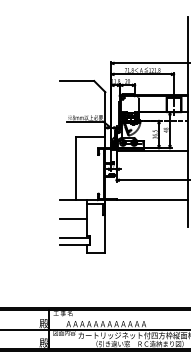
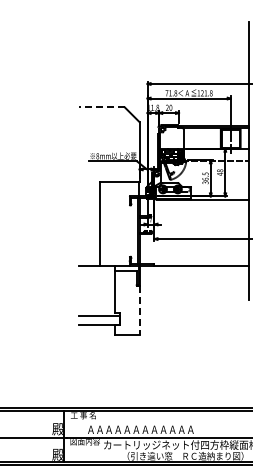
line: (77, 81) -> (102, 107), solid -> dashed
line: (72, 219) -> (96, 290), removed
line: (105, 234) -> (139, 310), solid -> dashed

